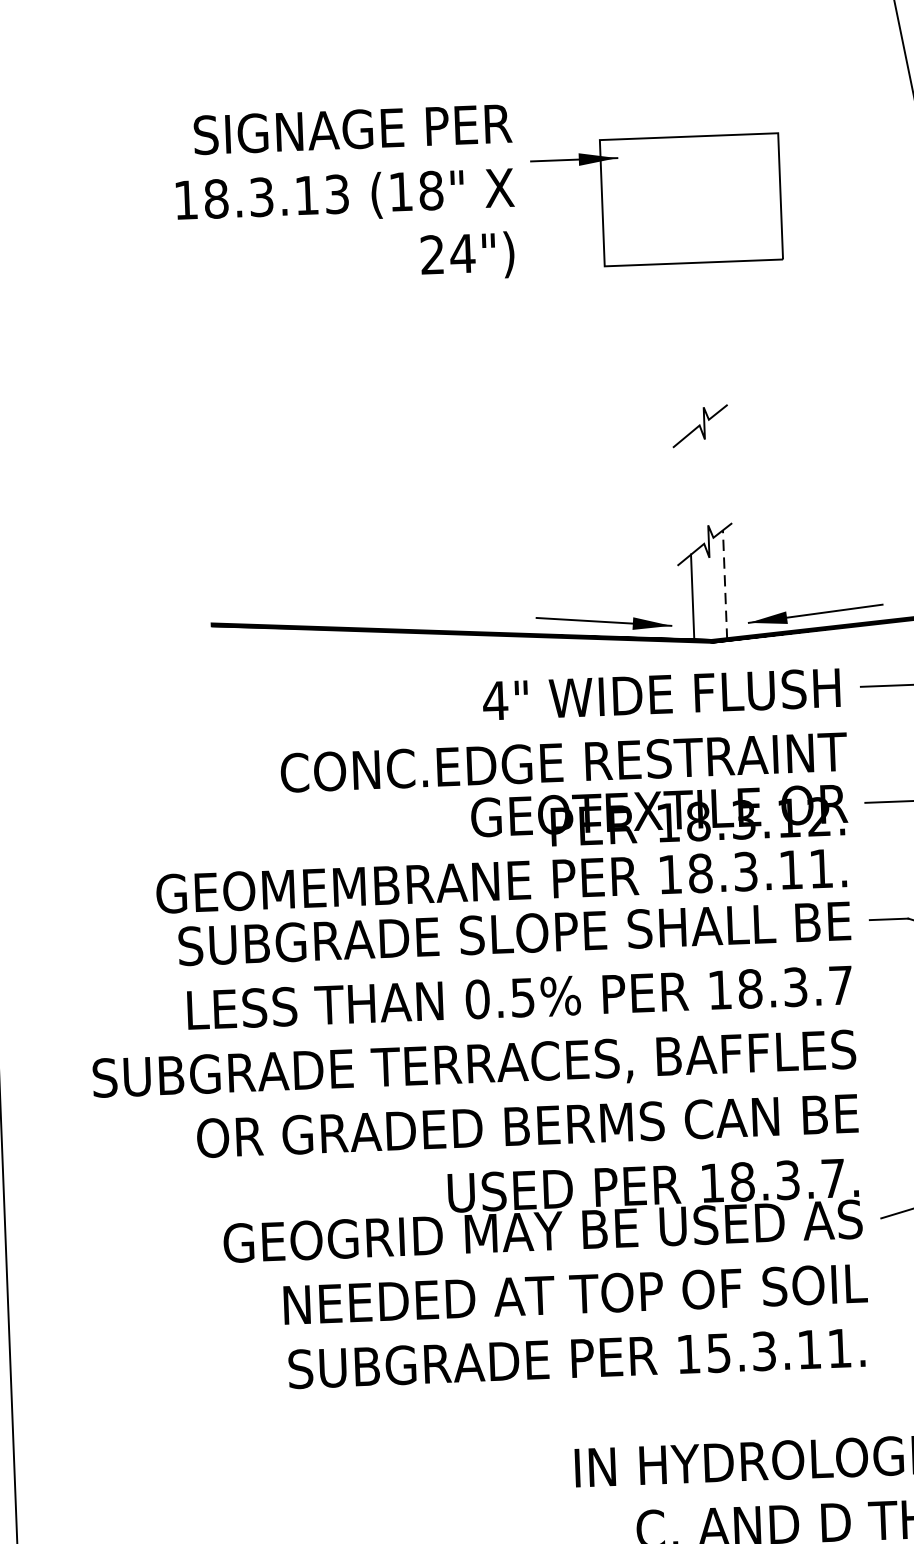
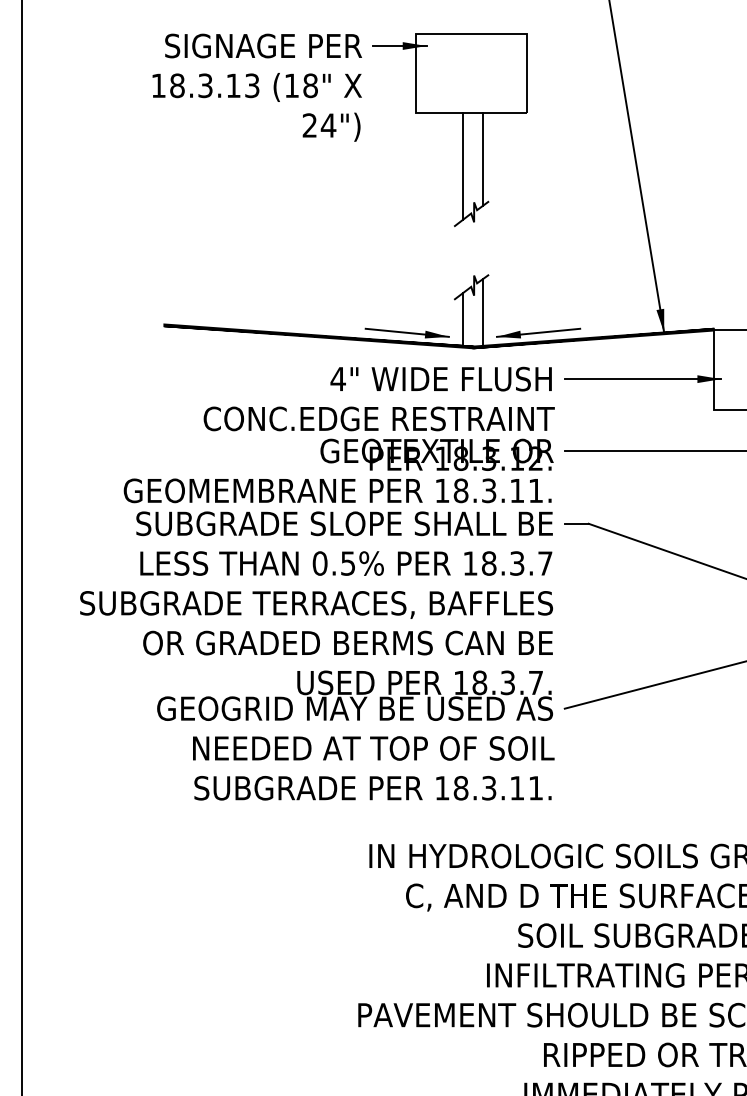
text: (344, 196) -> (256, 87), moved
line: (716, 335) -> (483, 158), added
line: (682, 348) -> (462, 165), added
line: (725, 584) -> (483, 312), dashed -> solid
text: (717, 1353) -> (460, 788), 15.3.11. -> 18.3.11.

